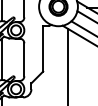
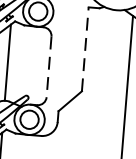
line: (43, 48) -> (85, 48), solid -> dashed
line: (24, 60) -> (49, 68), solid -> dashed

